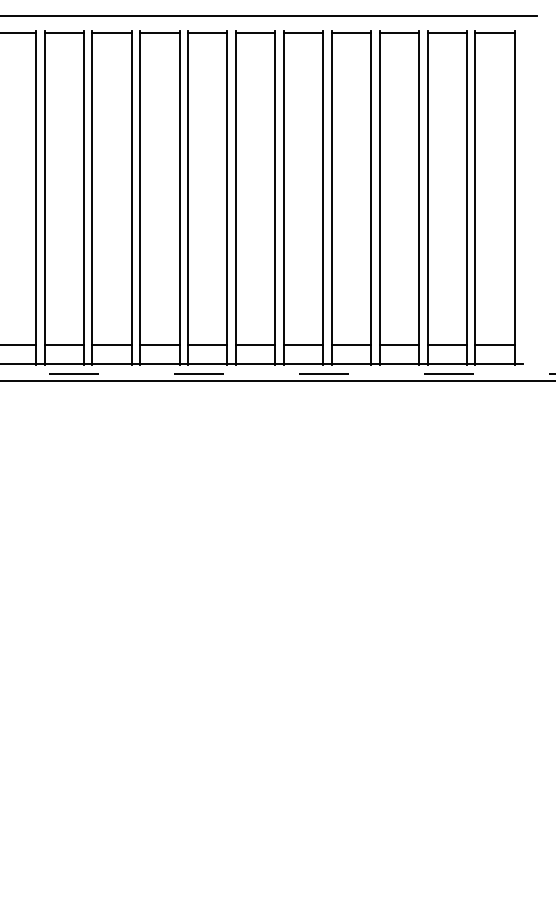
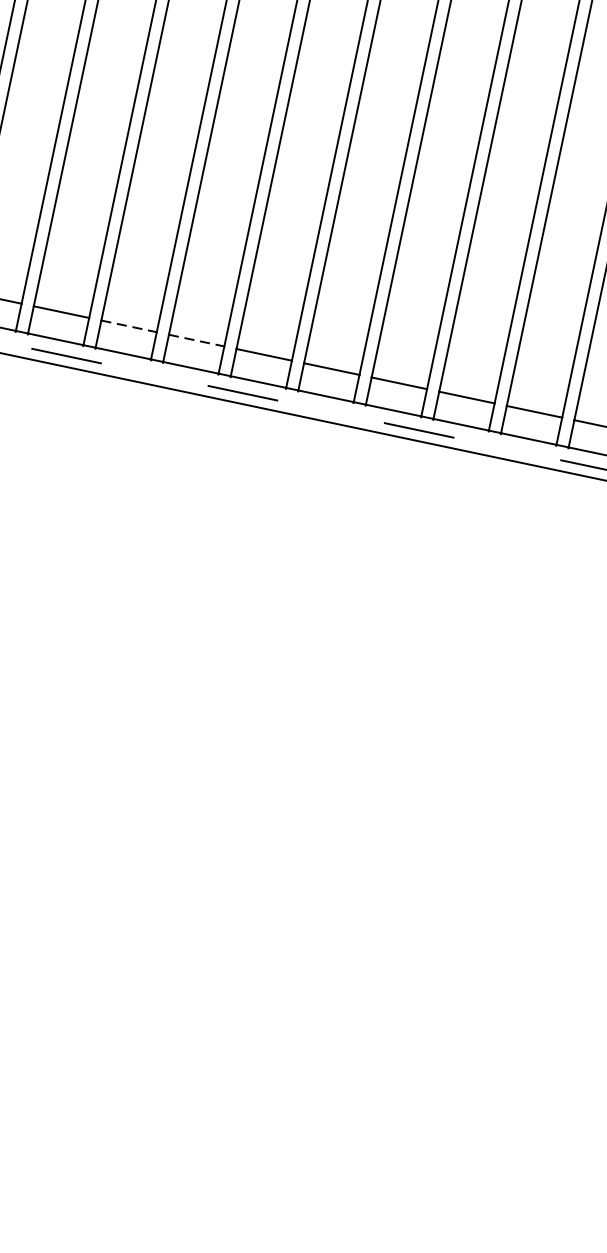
line: (112, 344) -> (129, 326), solid -> dashed
line: (159, 344) -> (196, 340), solid -> dashed

